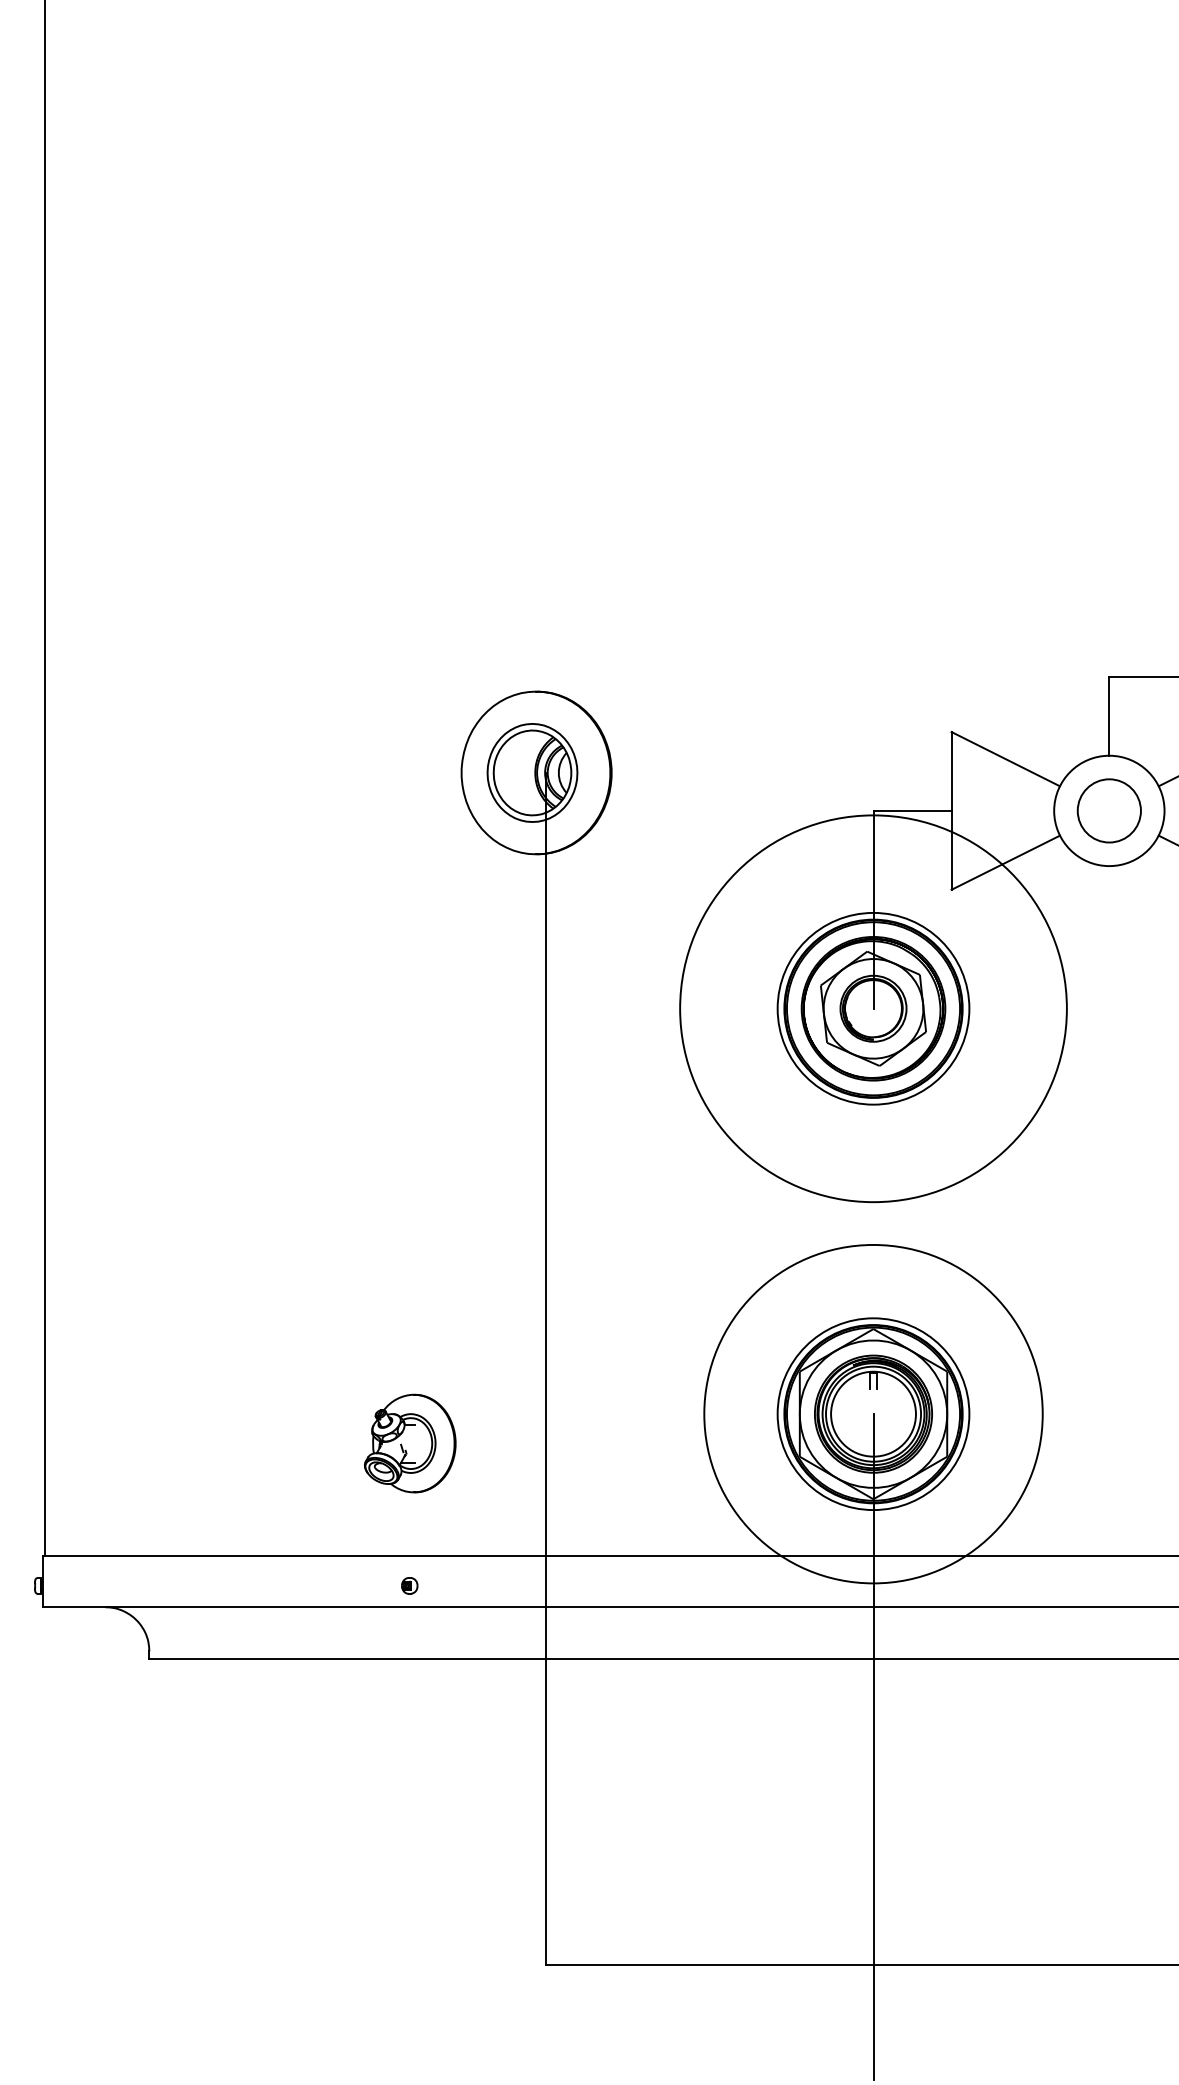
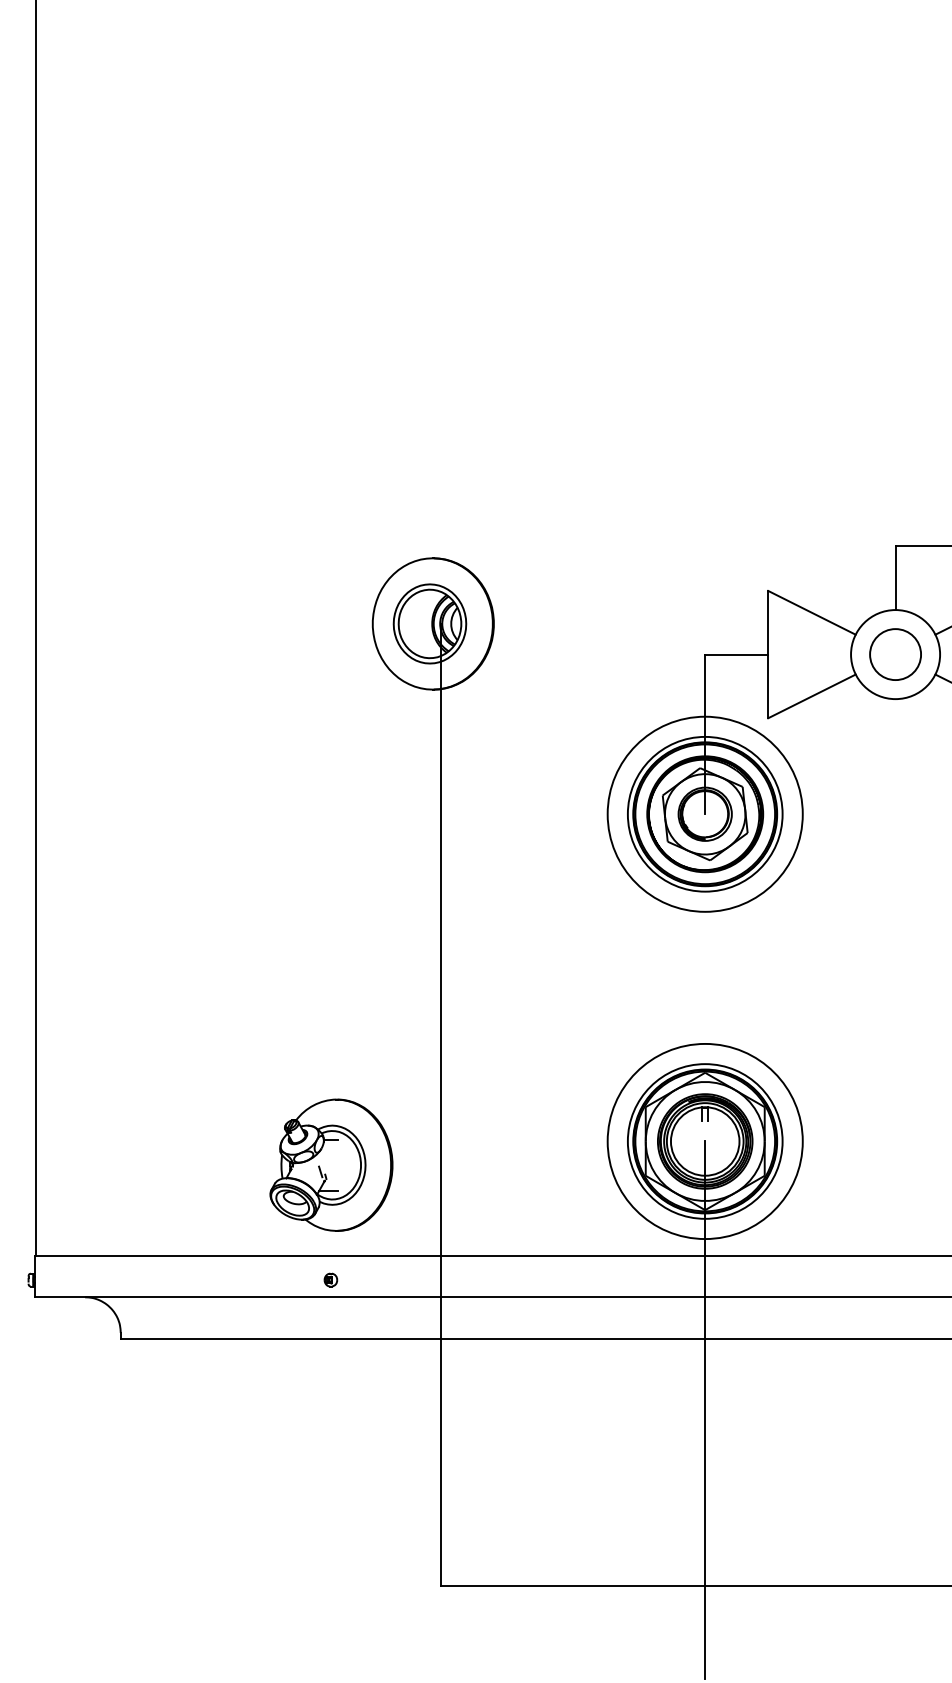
circle: (873, 1008) -> (705, 814), size x0.62
circle: (873, 1414) -> (705, 1141), size x0.71
part: (409, 1443) -> (330, 1165), size x1.67

